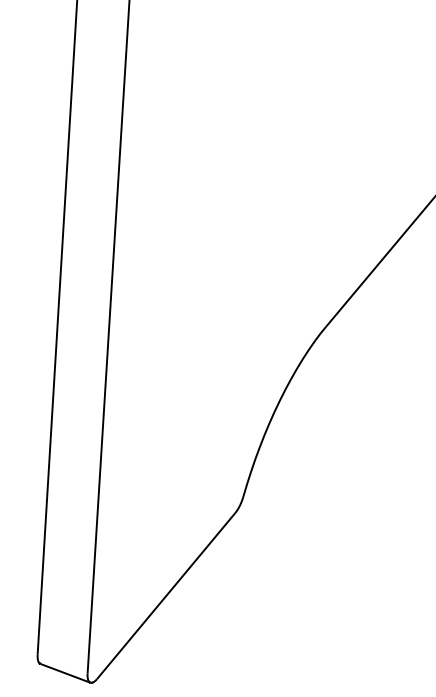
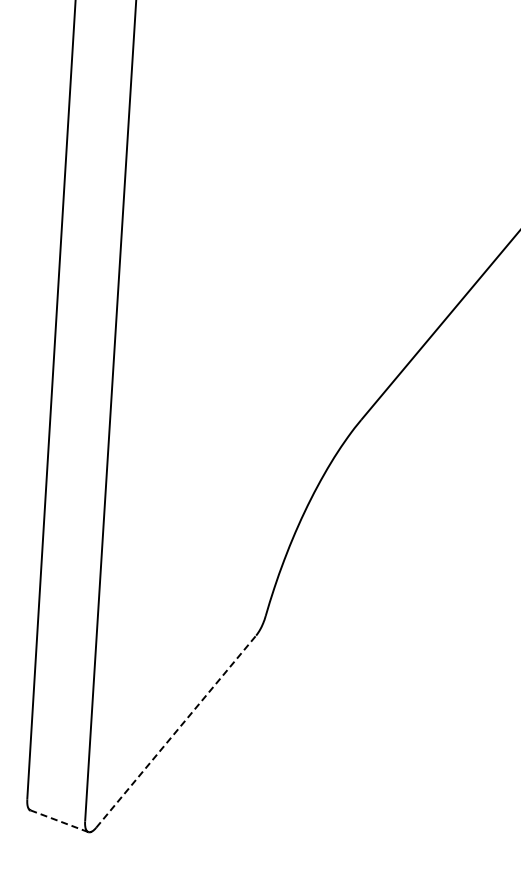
line: (166, 595) -> (176, 731), solid -> dashed
line: (65, 673) -> (59, 821), solid -> dashed

